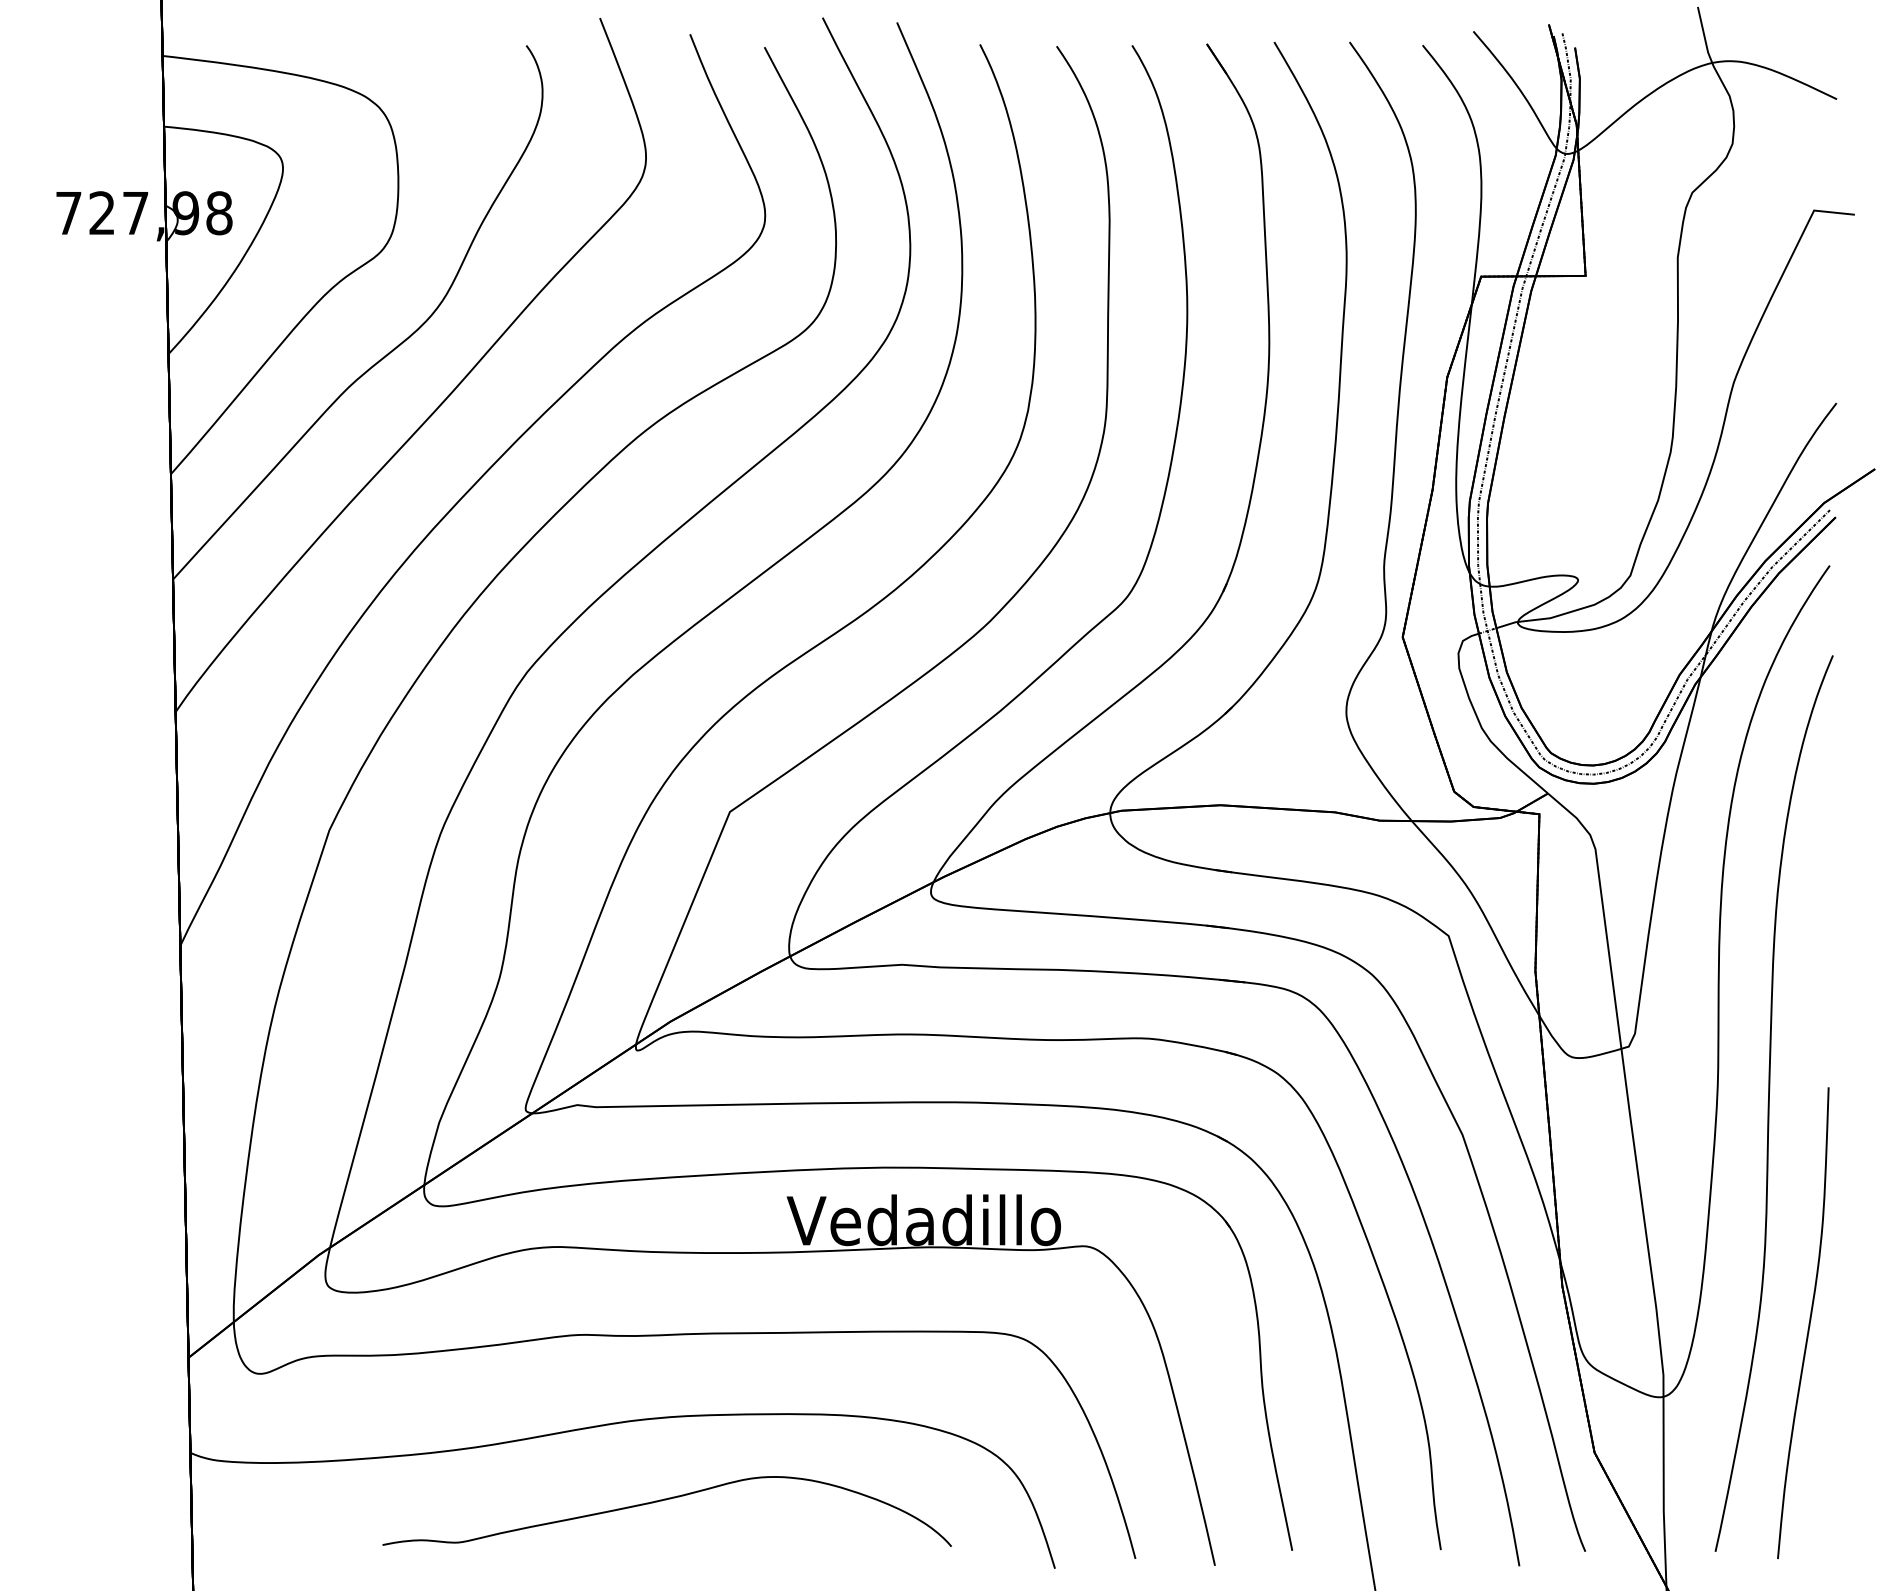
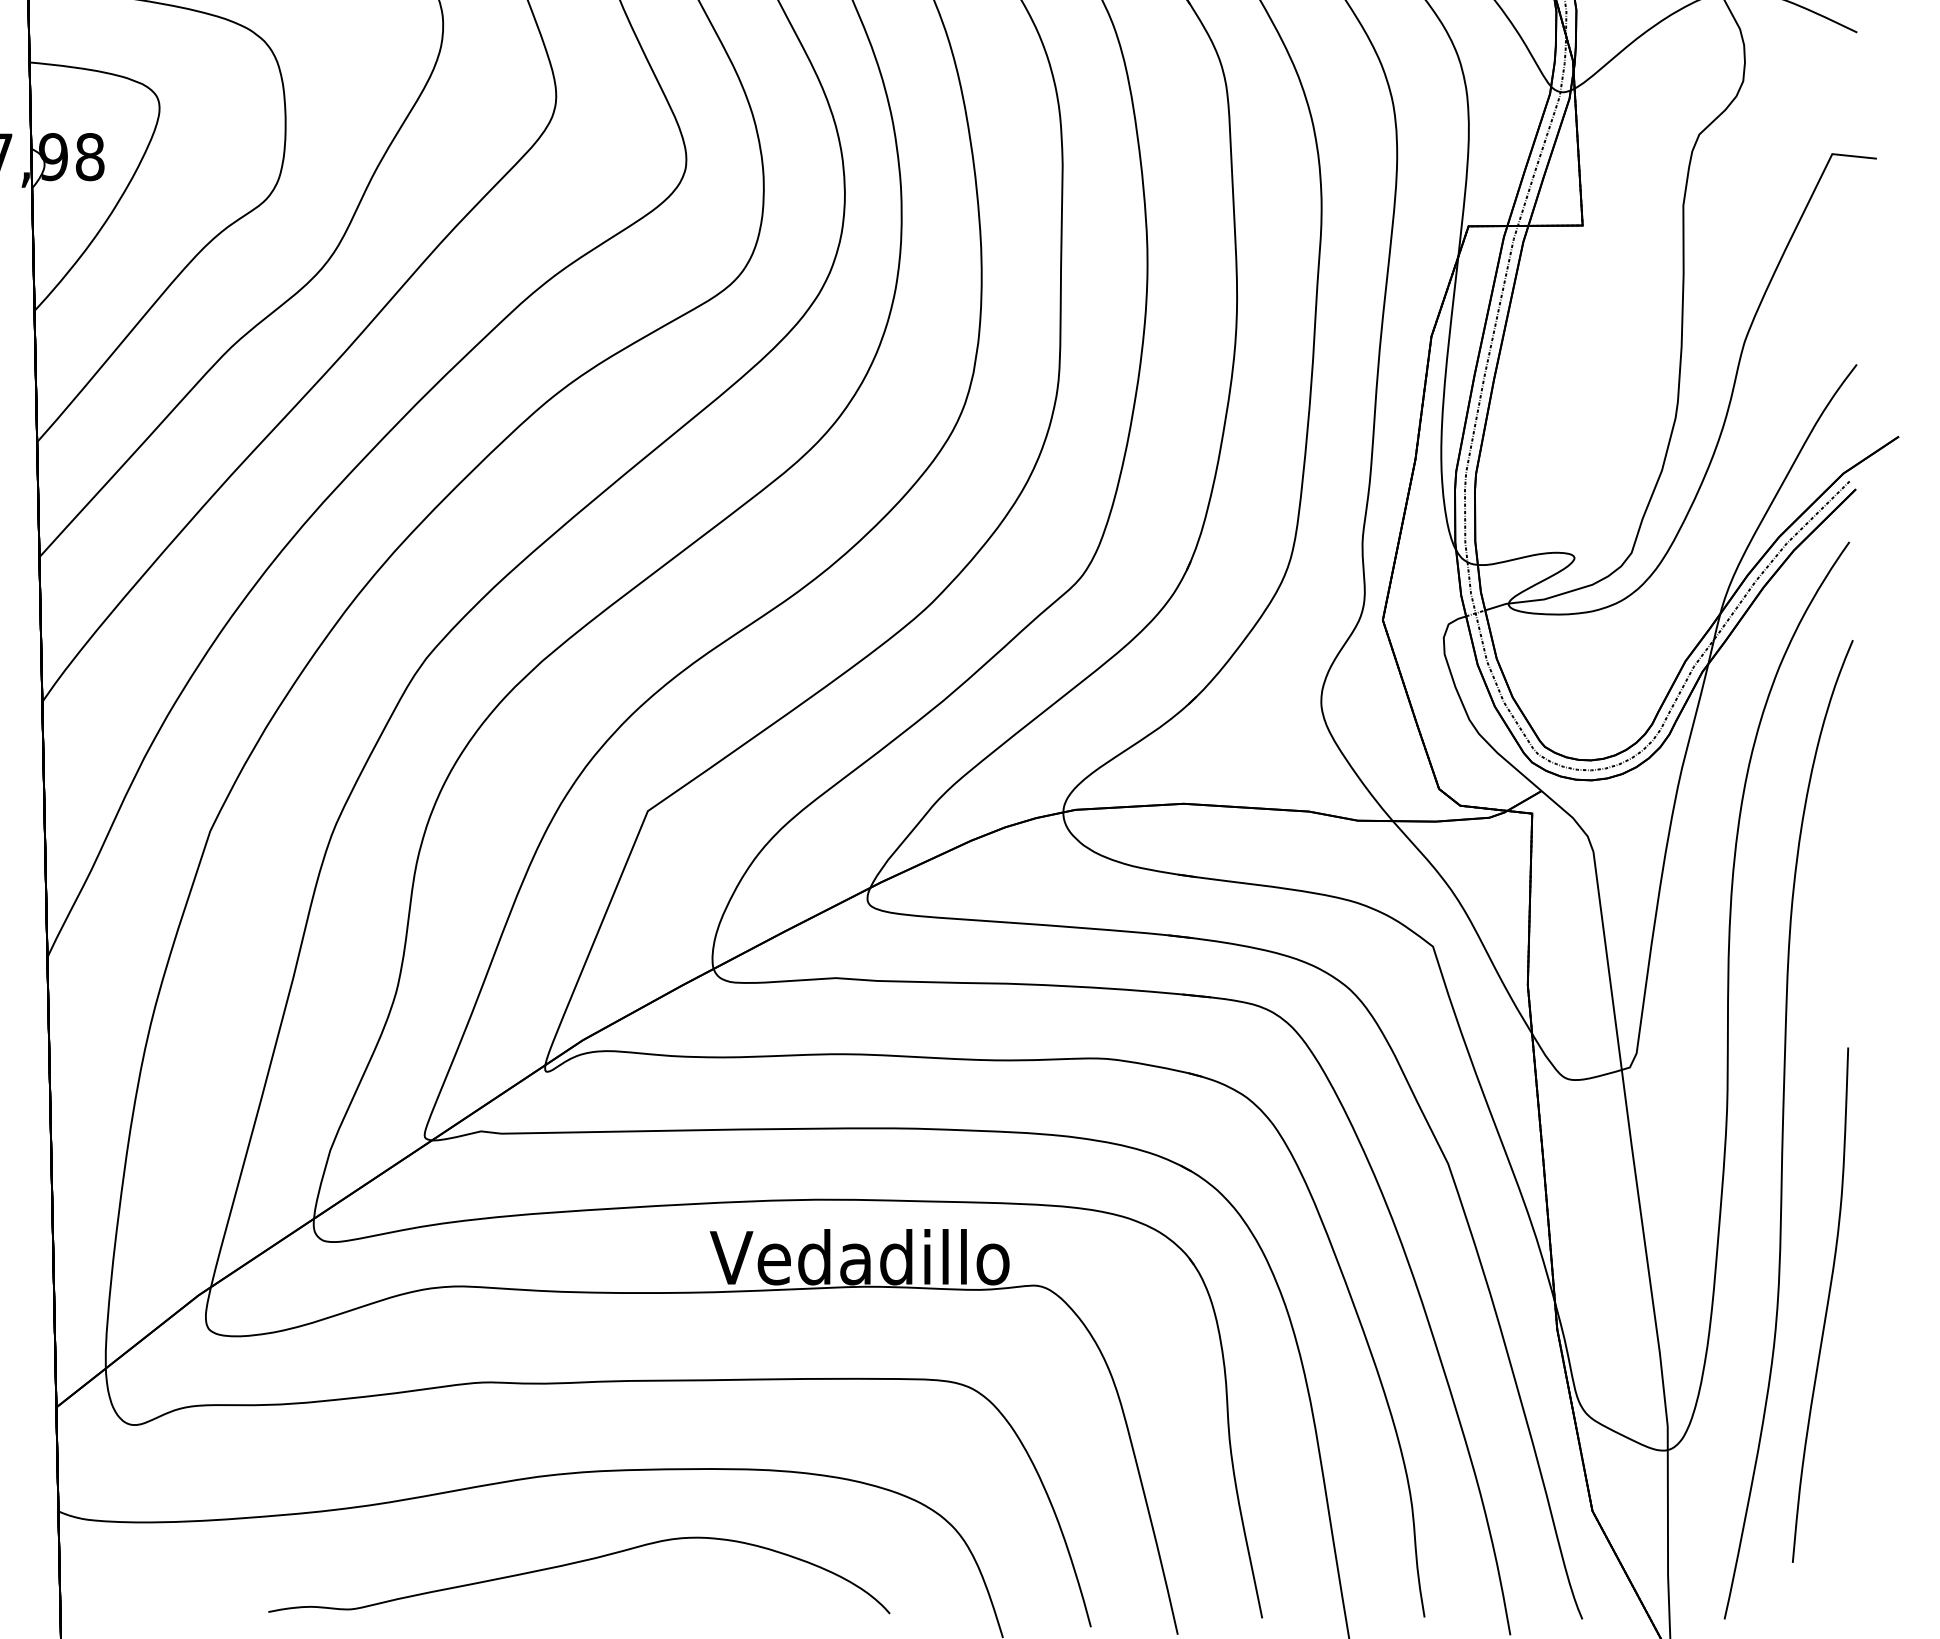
curve: (1808, 1323) -> (1826, 1305), moved

